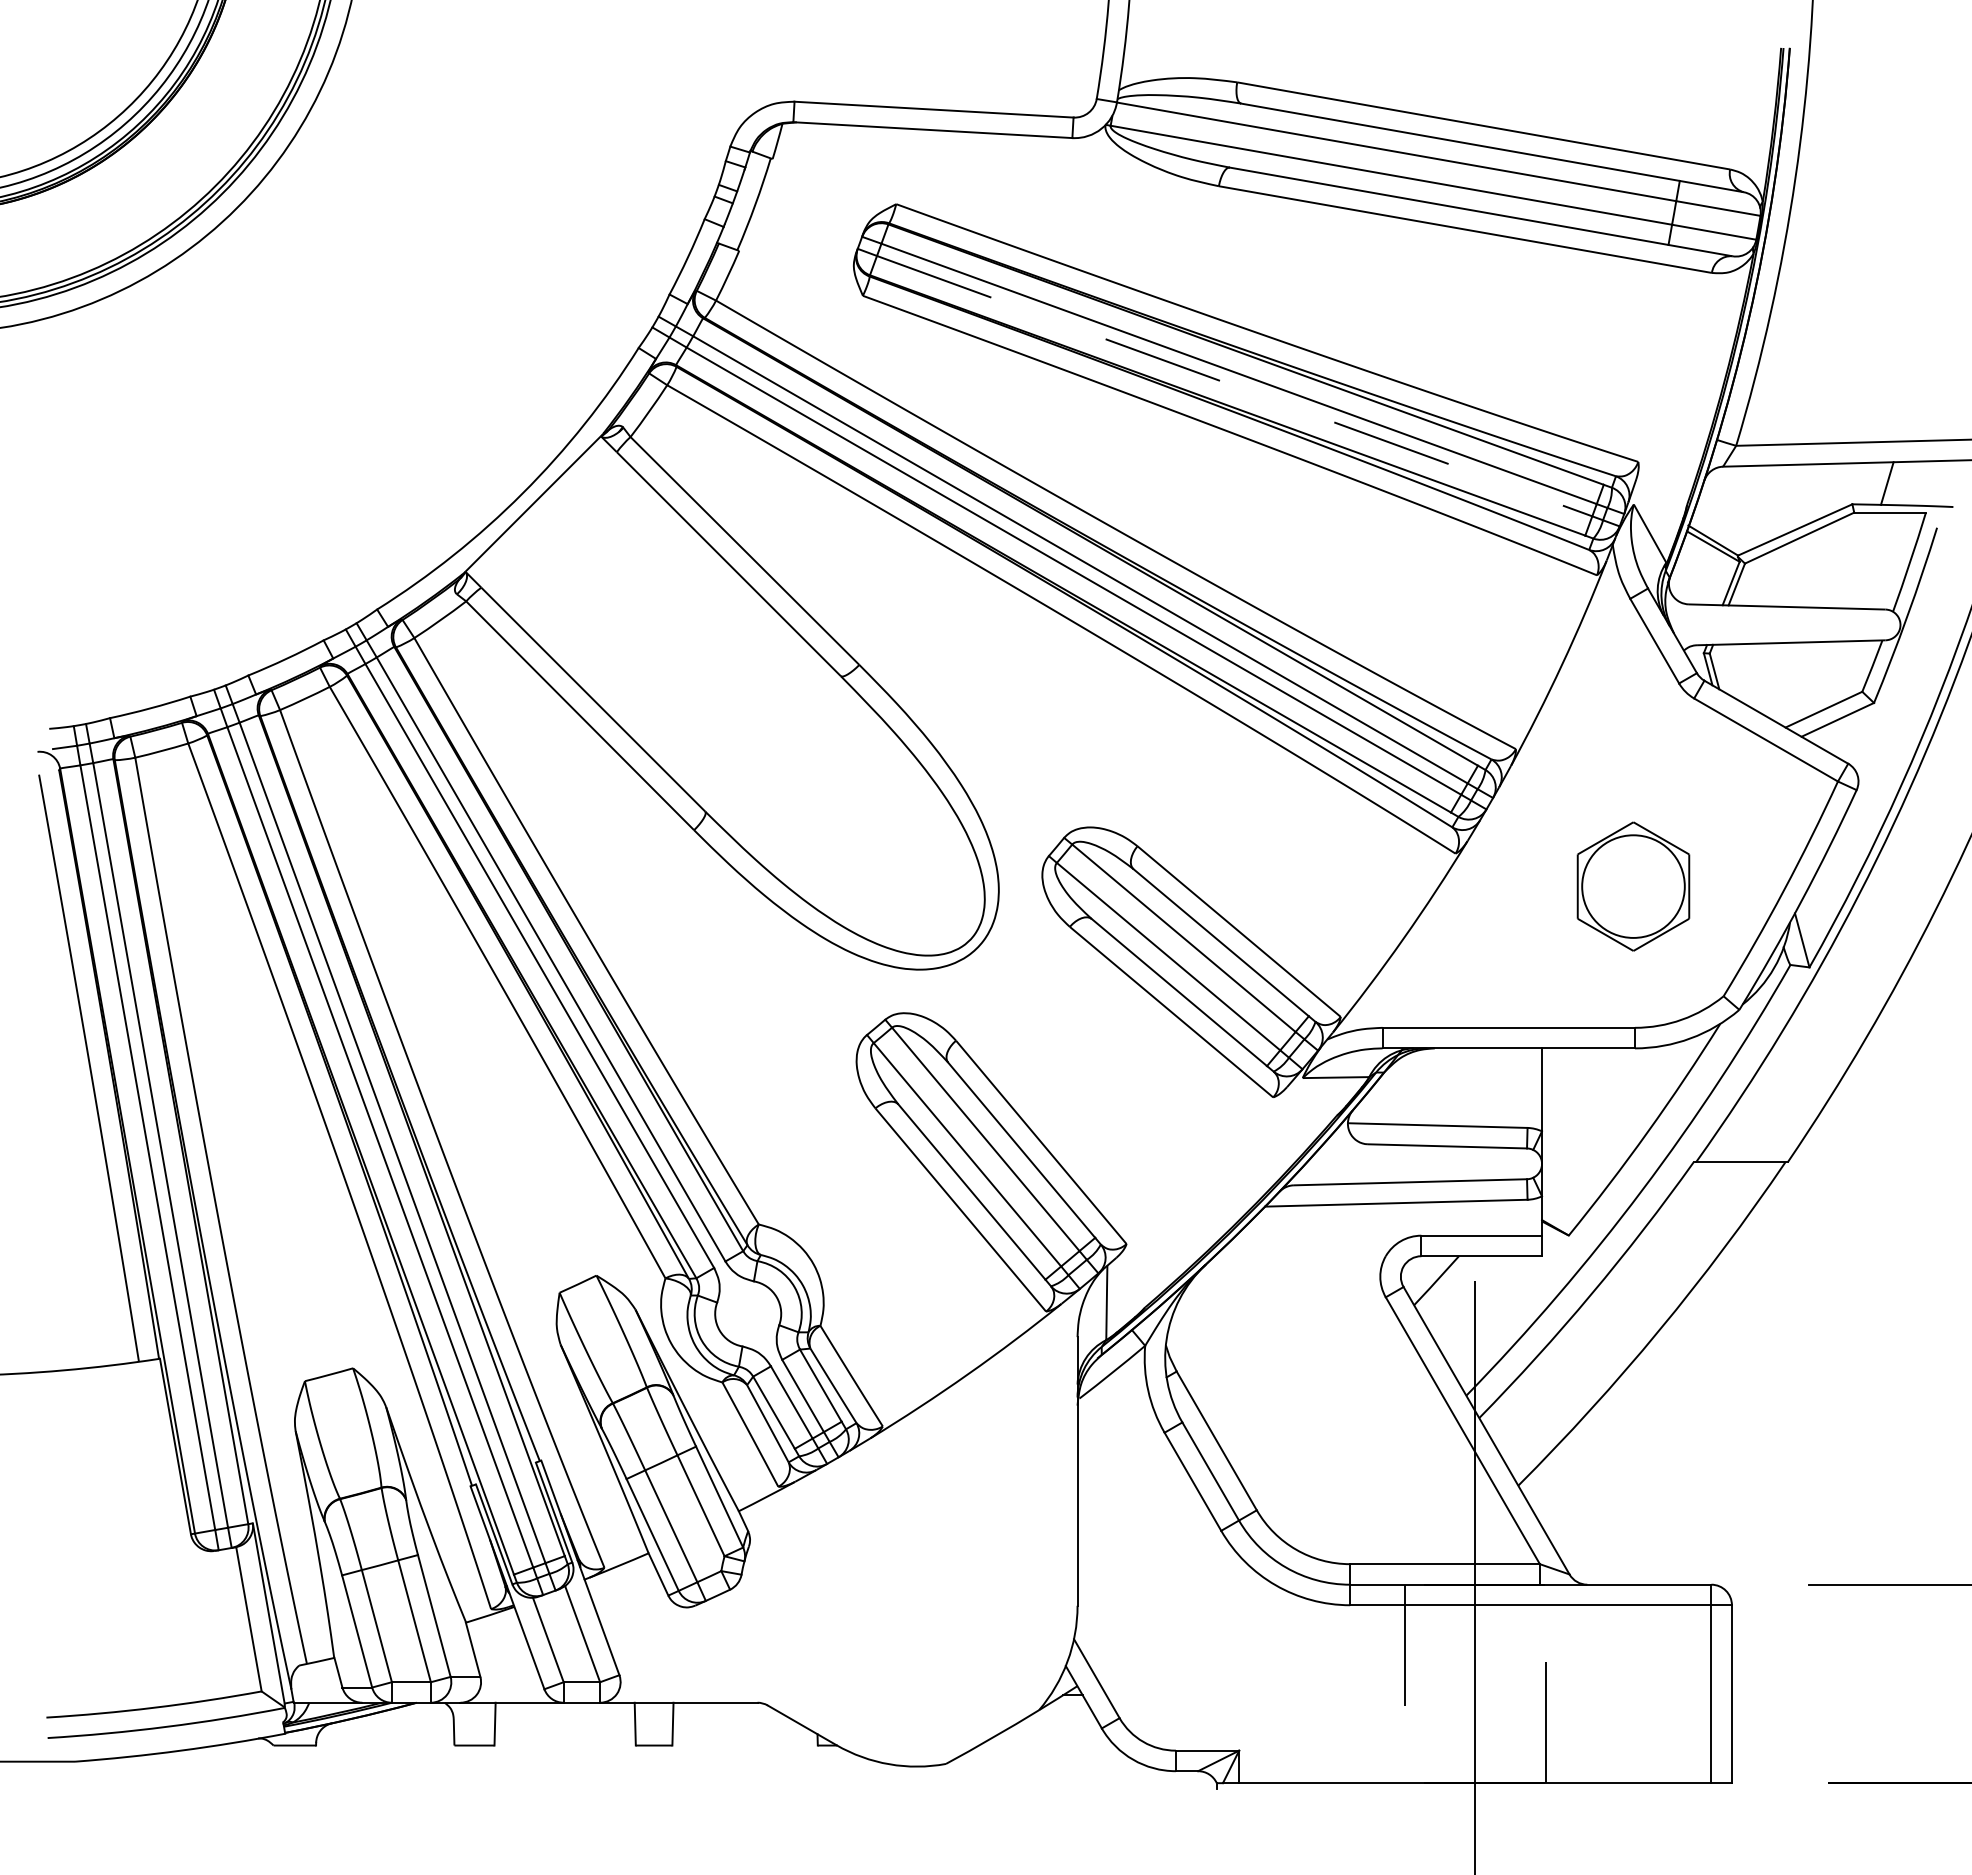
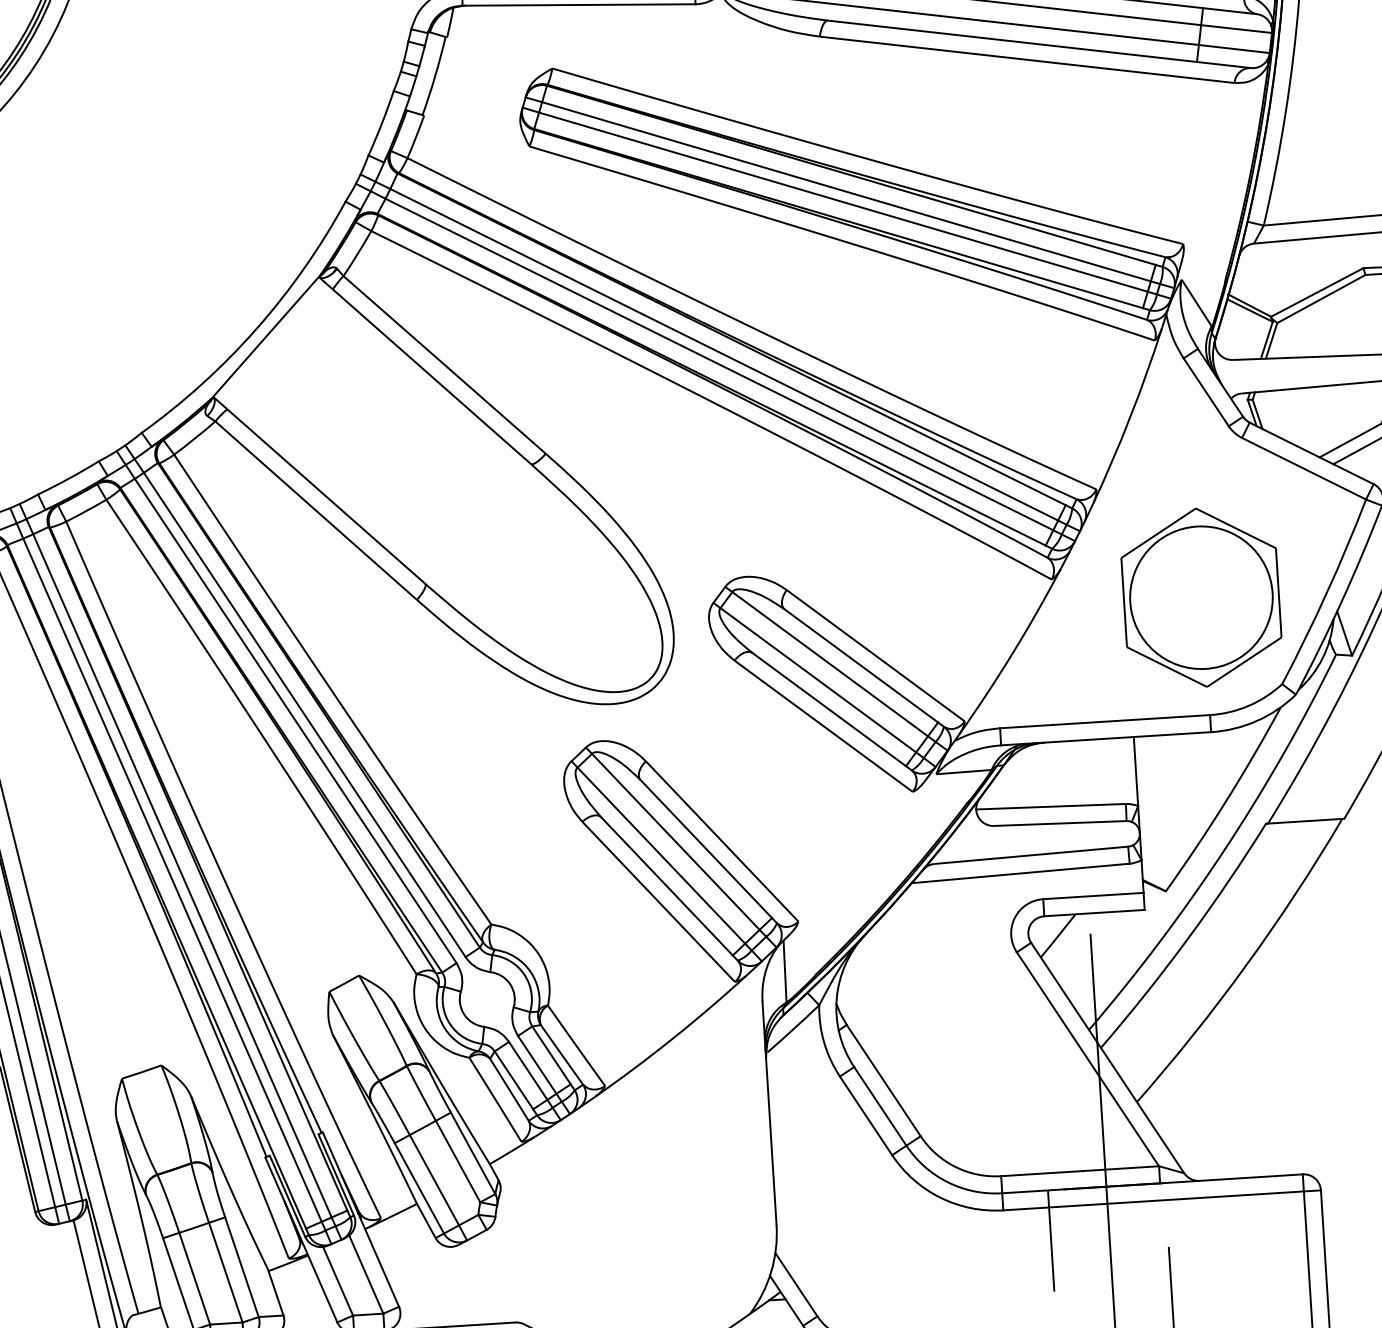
line: (1234, 386) -> (843, 202), dashed -> solid
part: (1633, 886) -> (1201, 597), size x1.67

